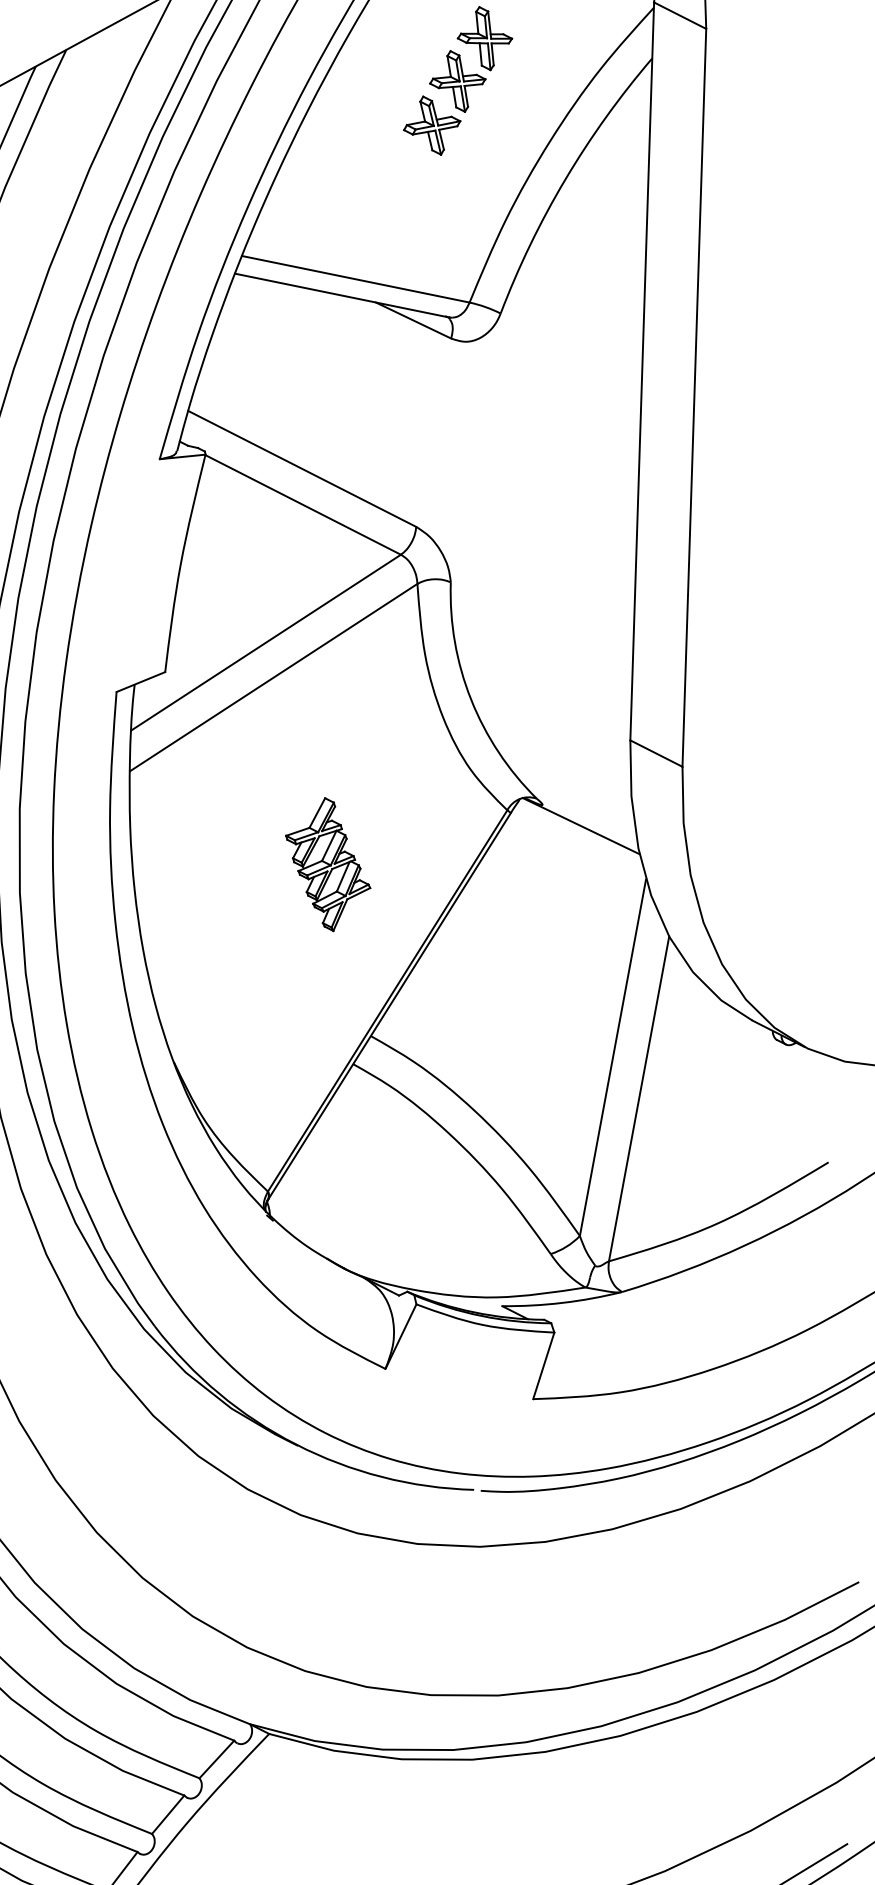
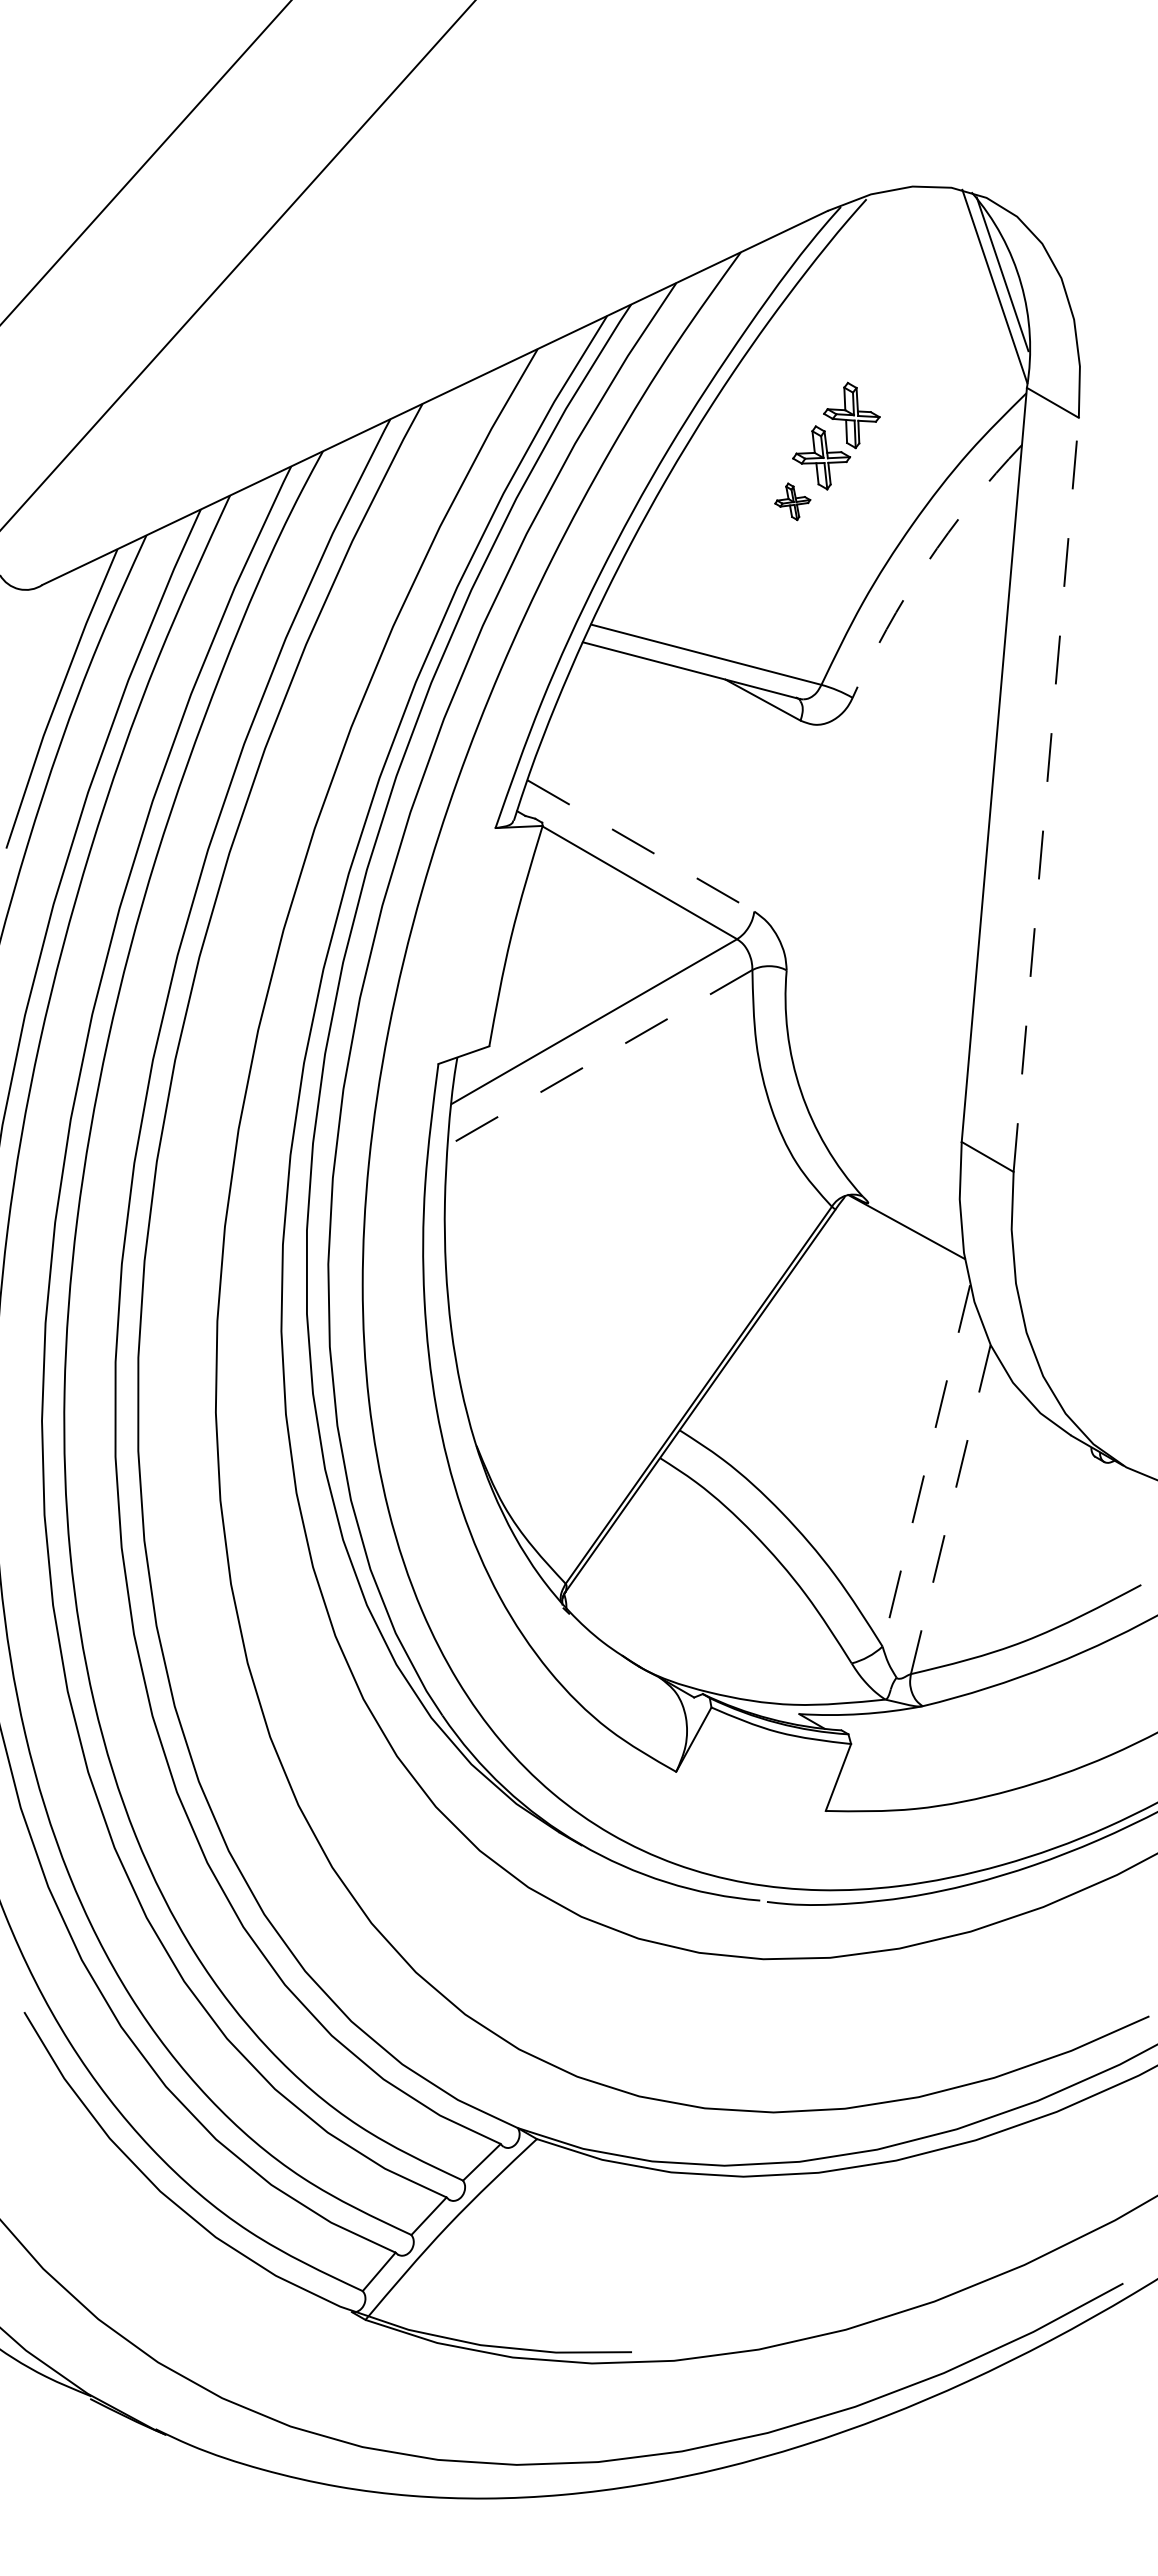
part: (431, 125) -> (792, 501), size x0.6
arc: (565, 179) -> (926, 564), solid -> dashed
line: (694, 397) -> (1046, 794), solid -> dashed
line: (302, 469) -> (641, 846), solid -> dashed
line: (274, 677) -> (600, 1057), solid -> dashed
part: (328, 864) -> (645, 1252), removed
line: (613, 1057) -> (926, 1465), solid -> dashed
line: (638, 1099) -> (950, 1510), solid -> dashed

